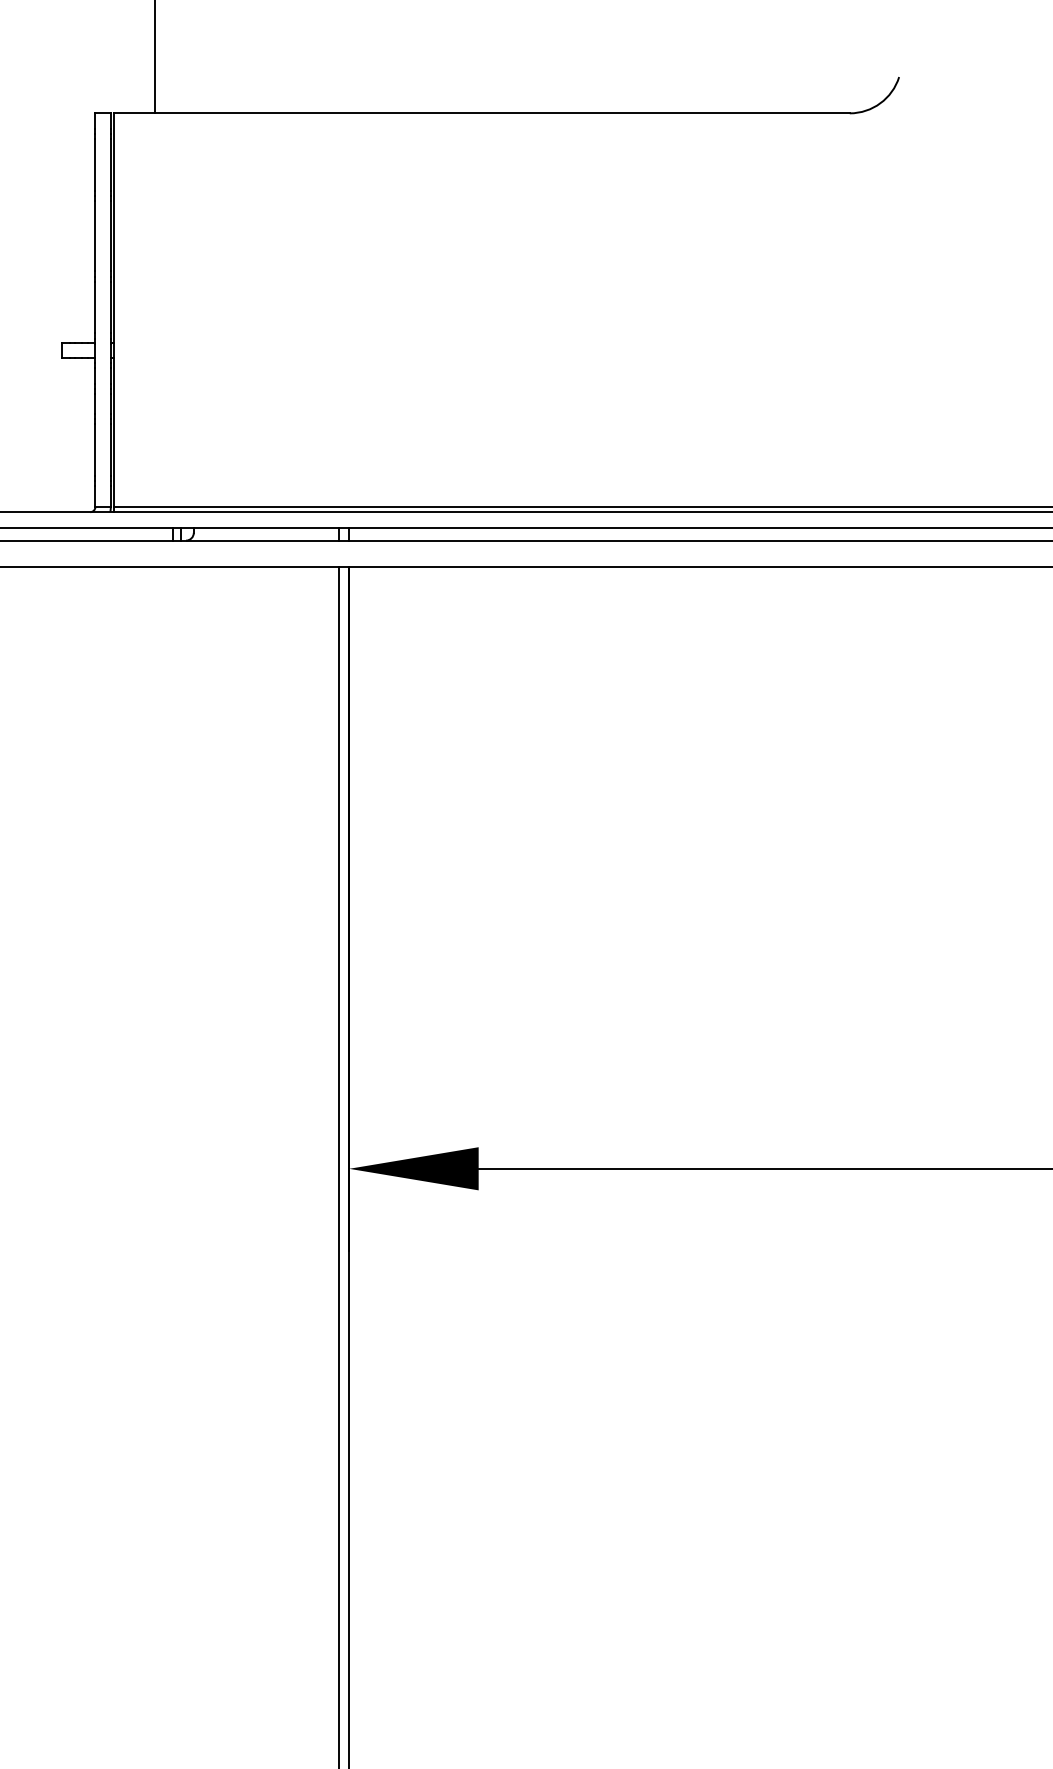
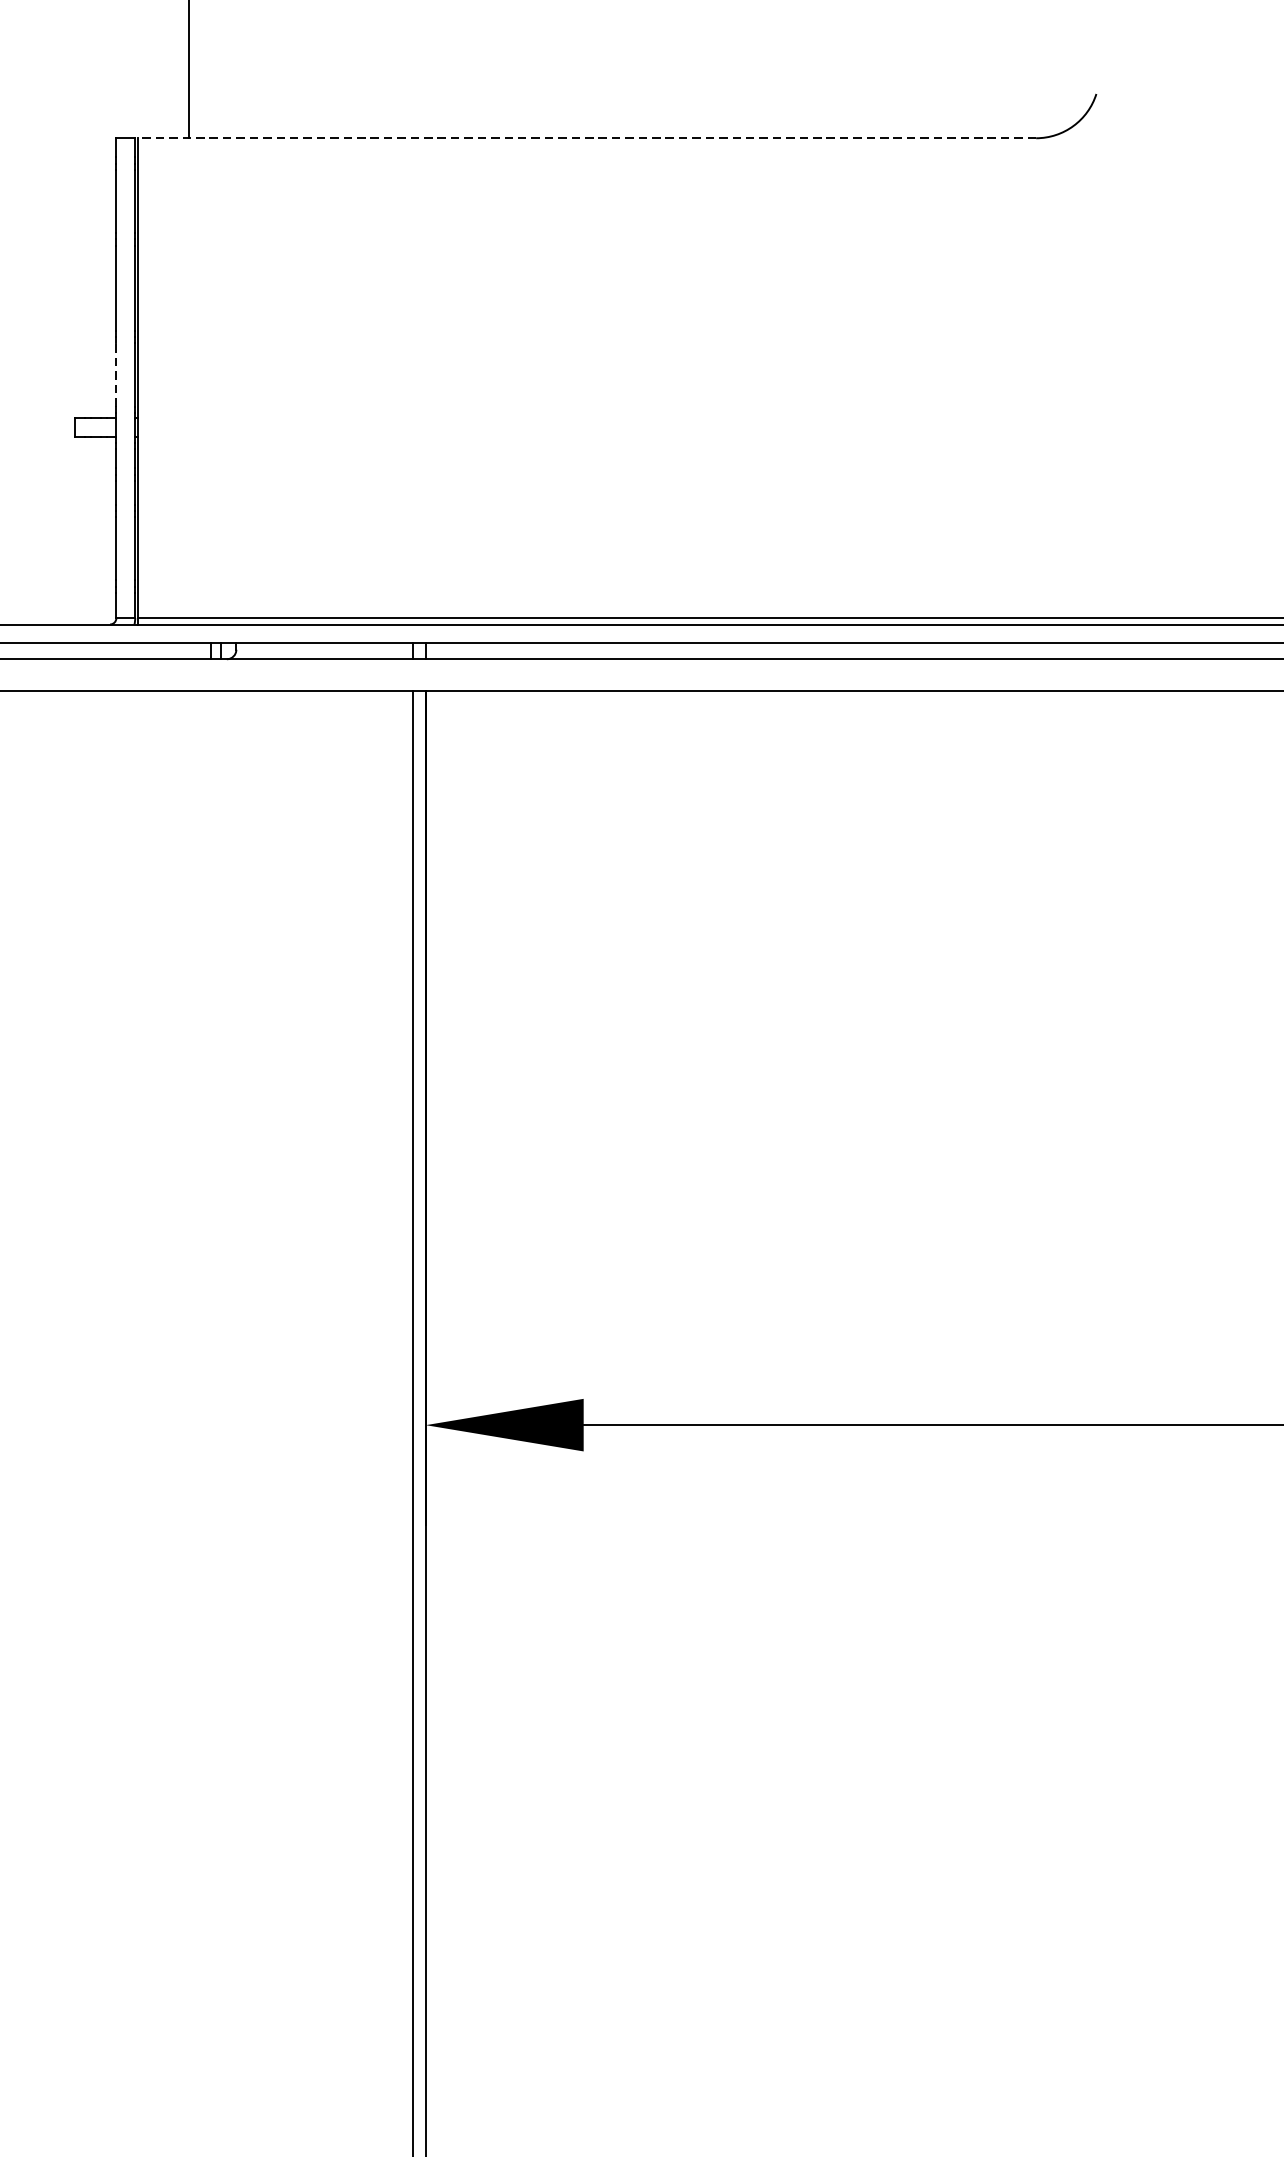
line: (481, 113) -> (587, 138), solid -> dashed
line: (95, 307) -> (116, 374), solid -> dashed

